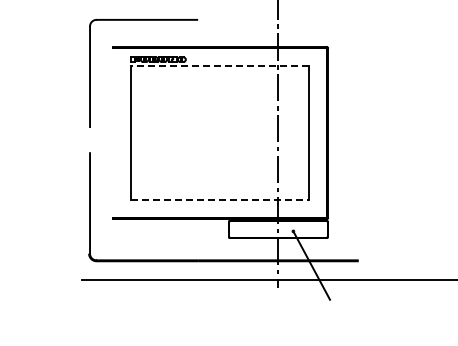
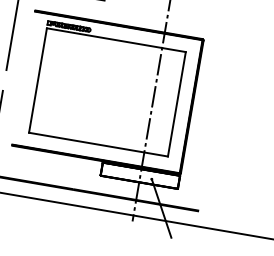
line: (219, 66) -> (116, 40), dashed -> solid
line: (219, 199) -> (98, 144), dashed -> solid

